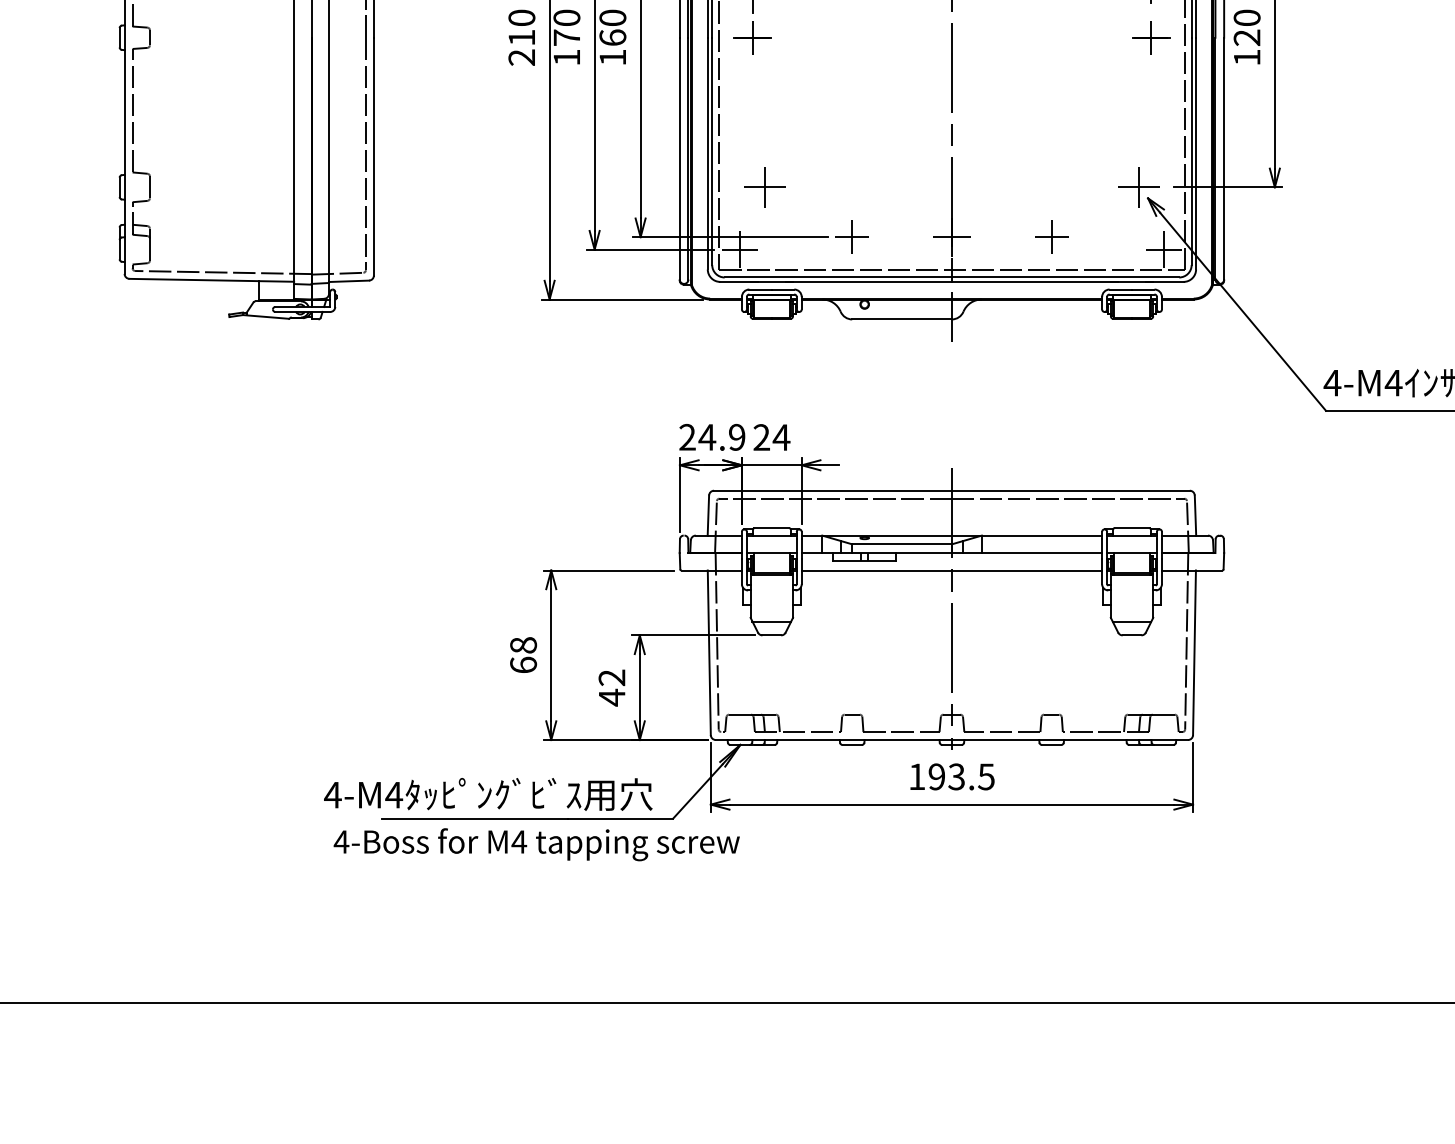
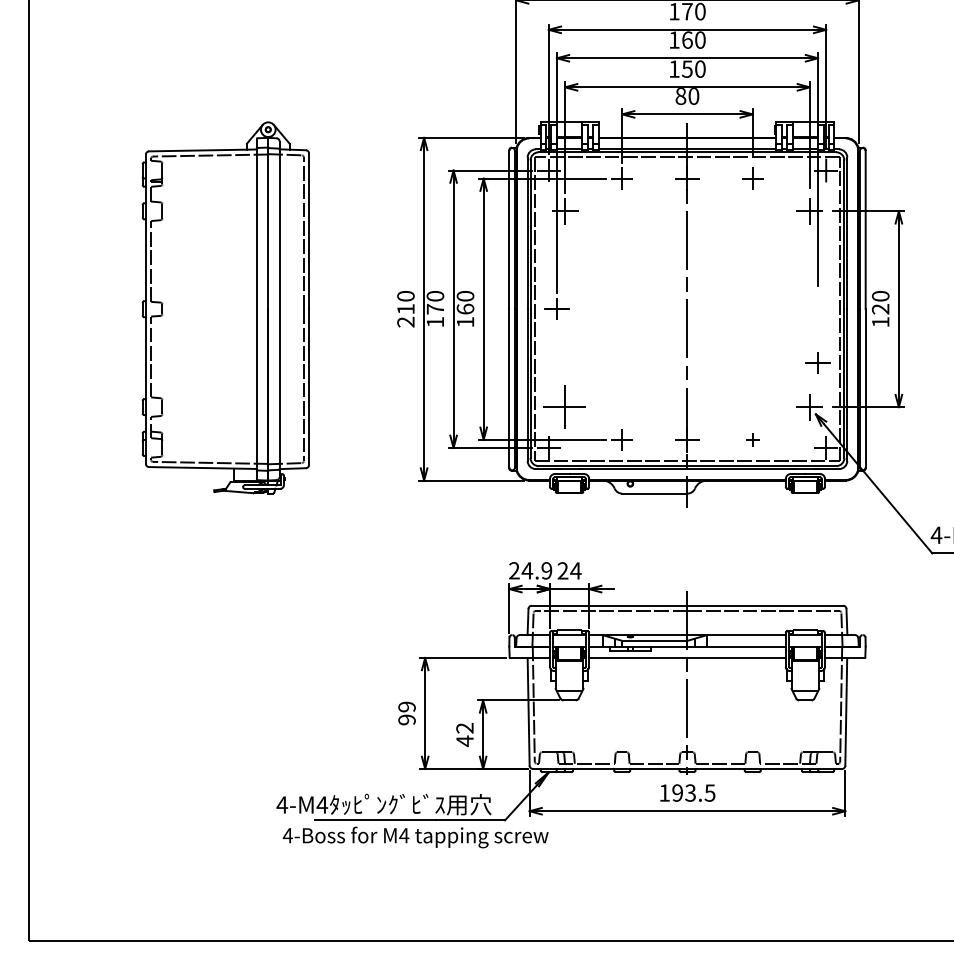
part: (1150, 36) -> (817, 362), moved
part: (765, 187) -> (565, 407), size x1.6
part: (1051, 236) -> (752, 439), size x0.6
text: (522, 655) -> (406, 713), 68 -> 99

